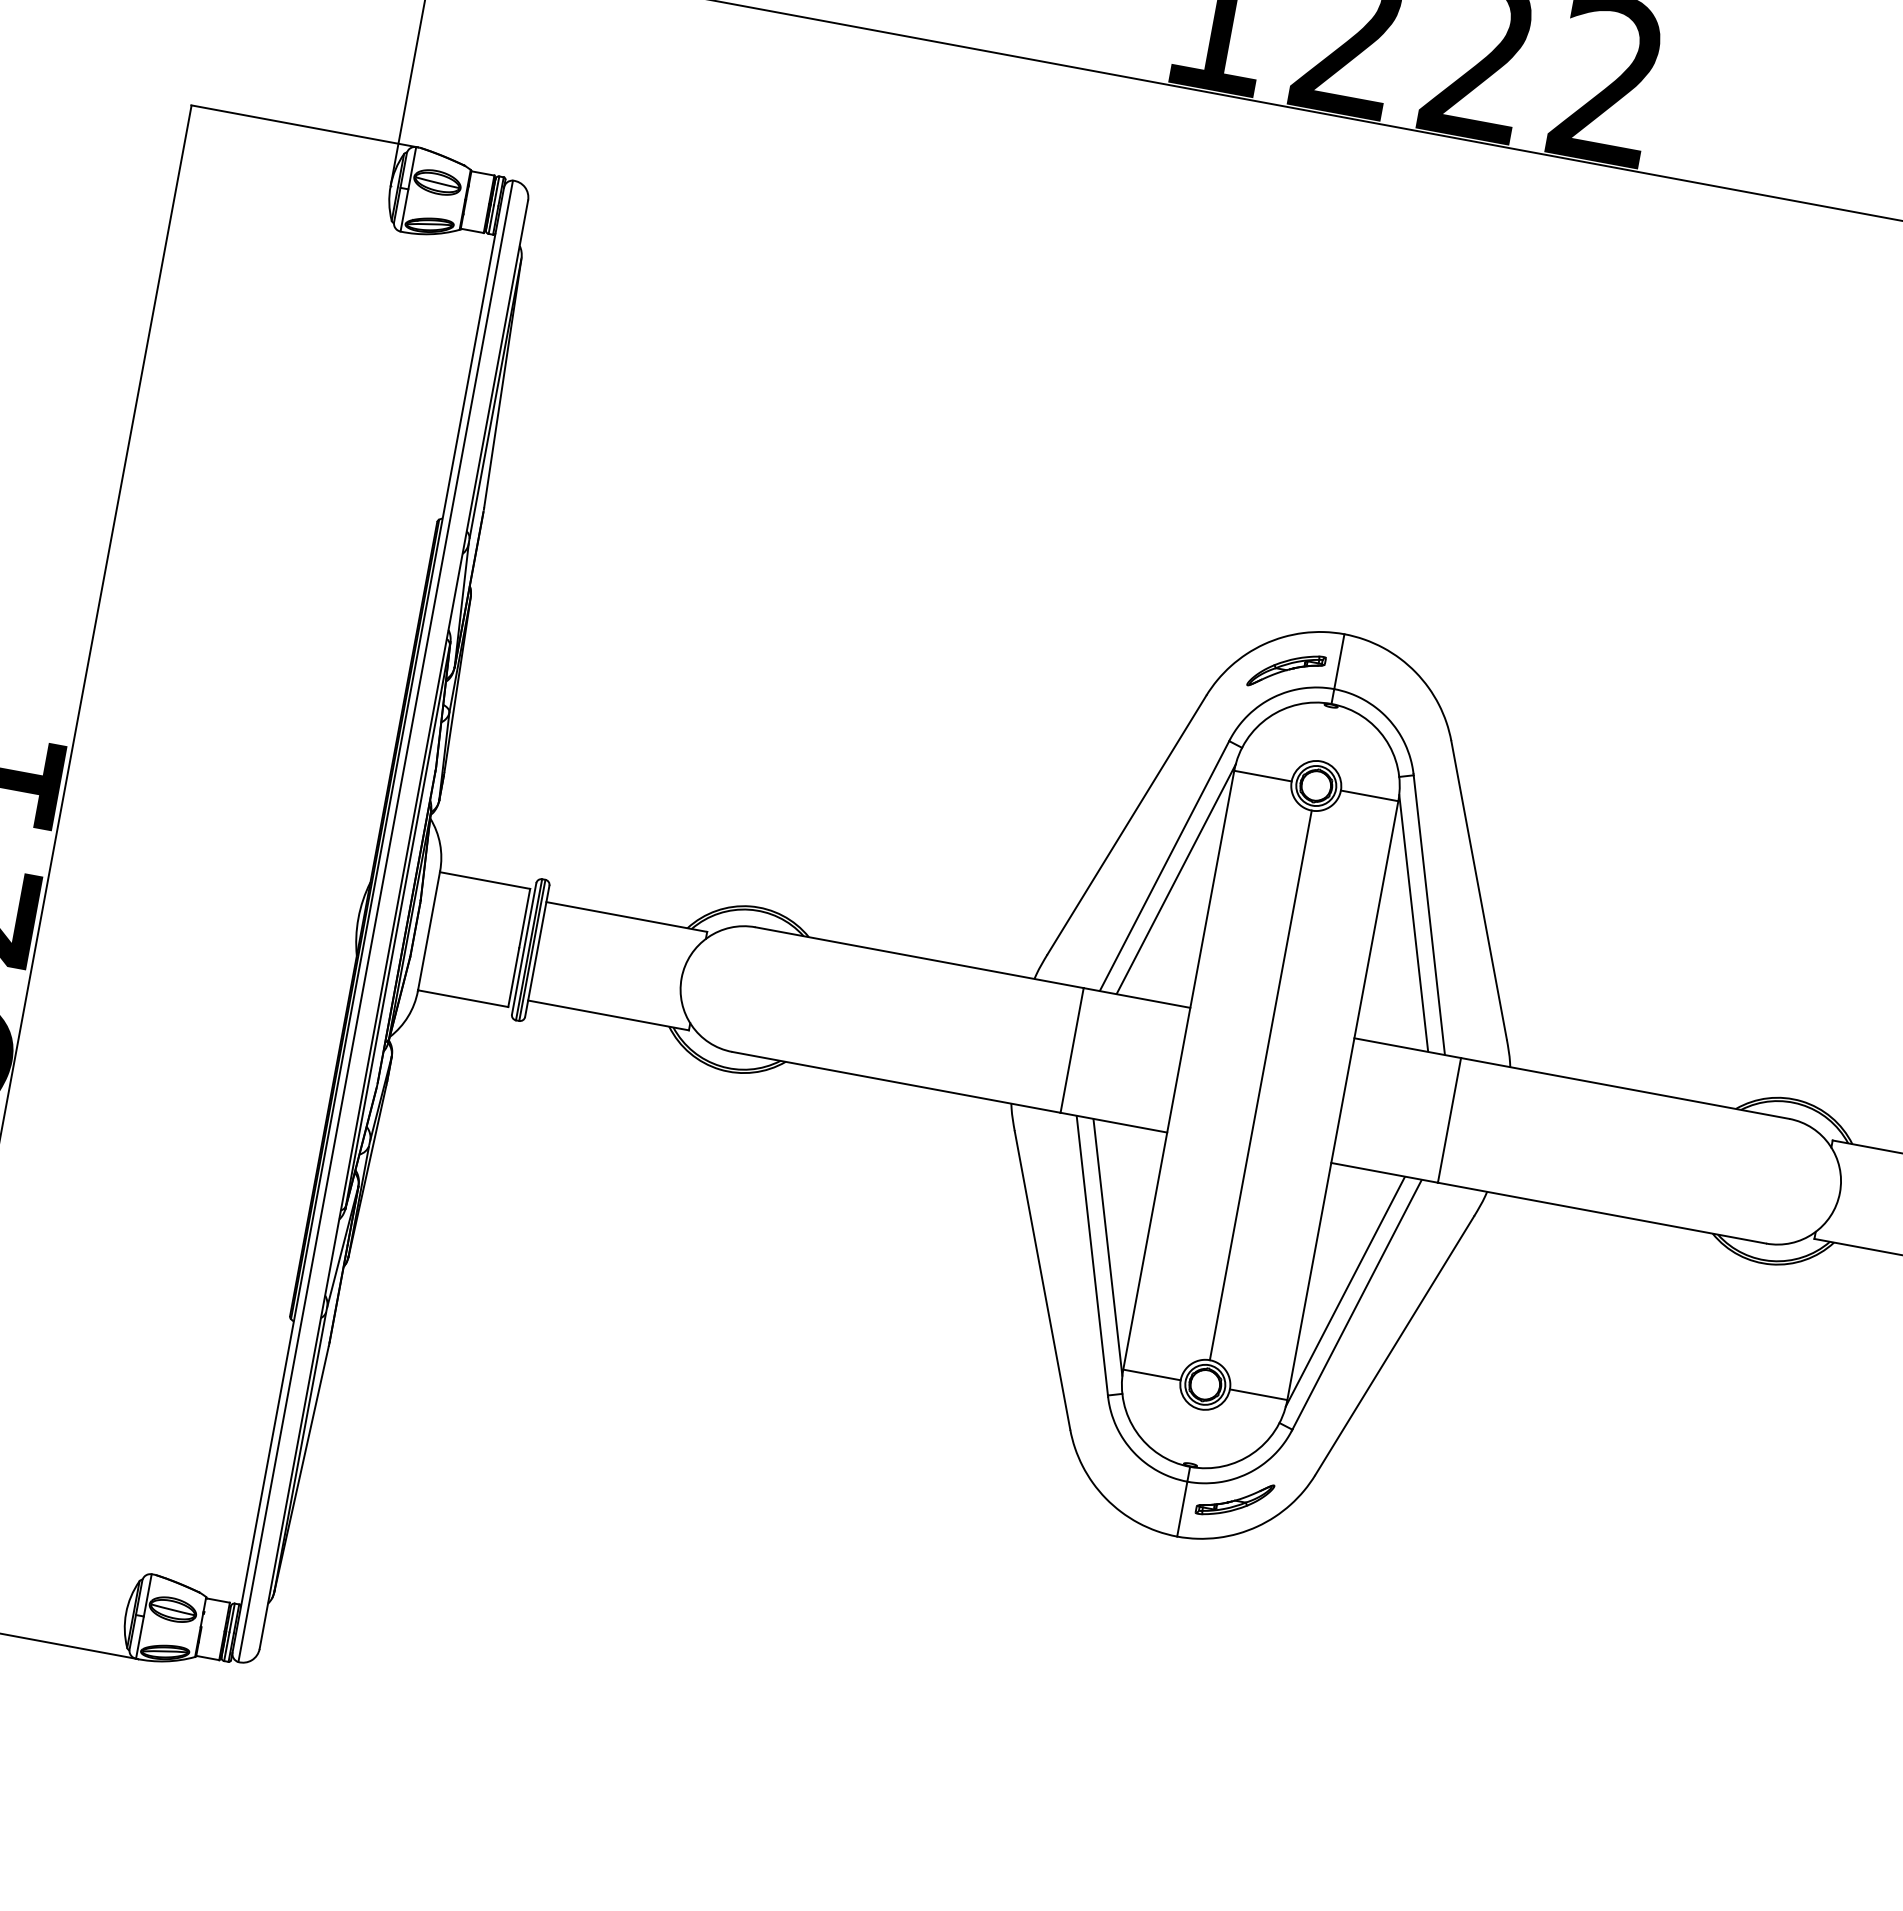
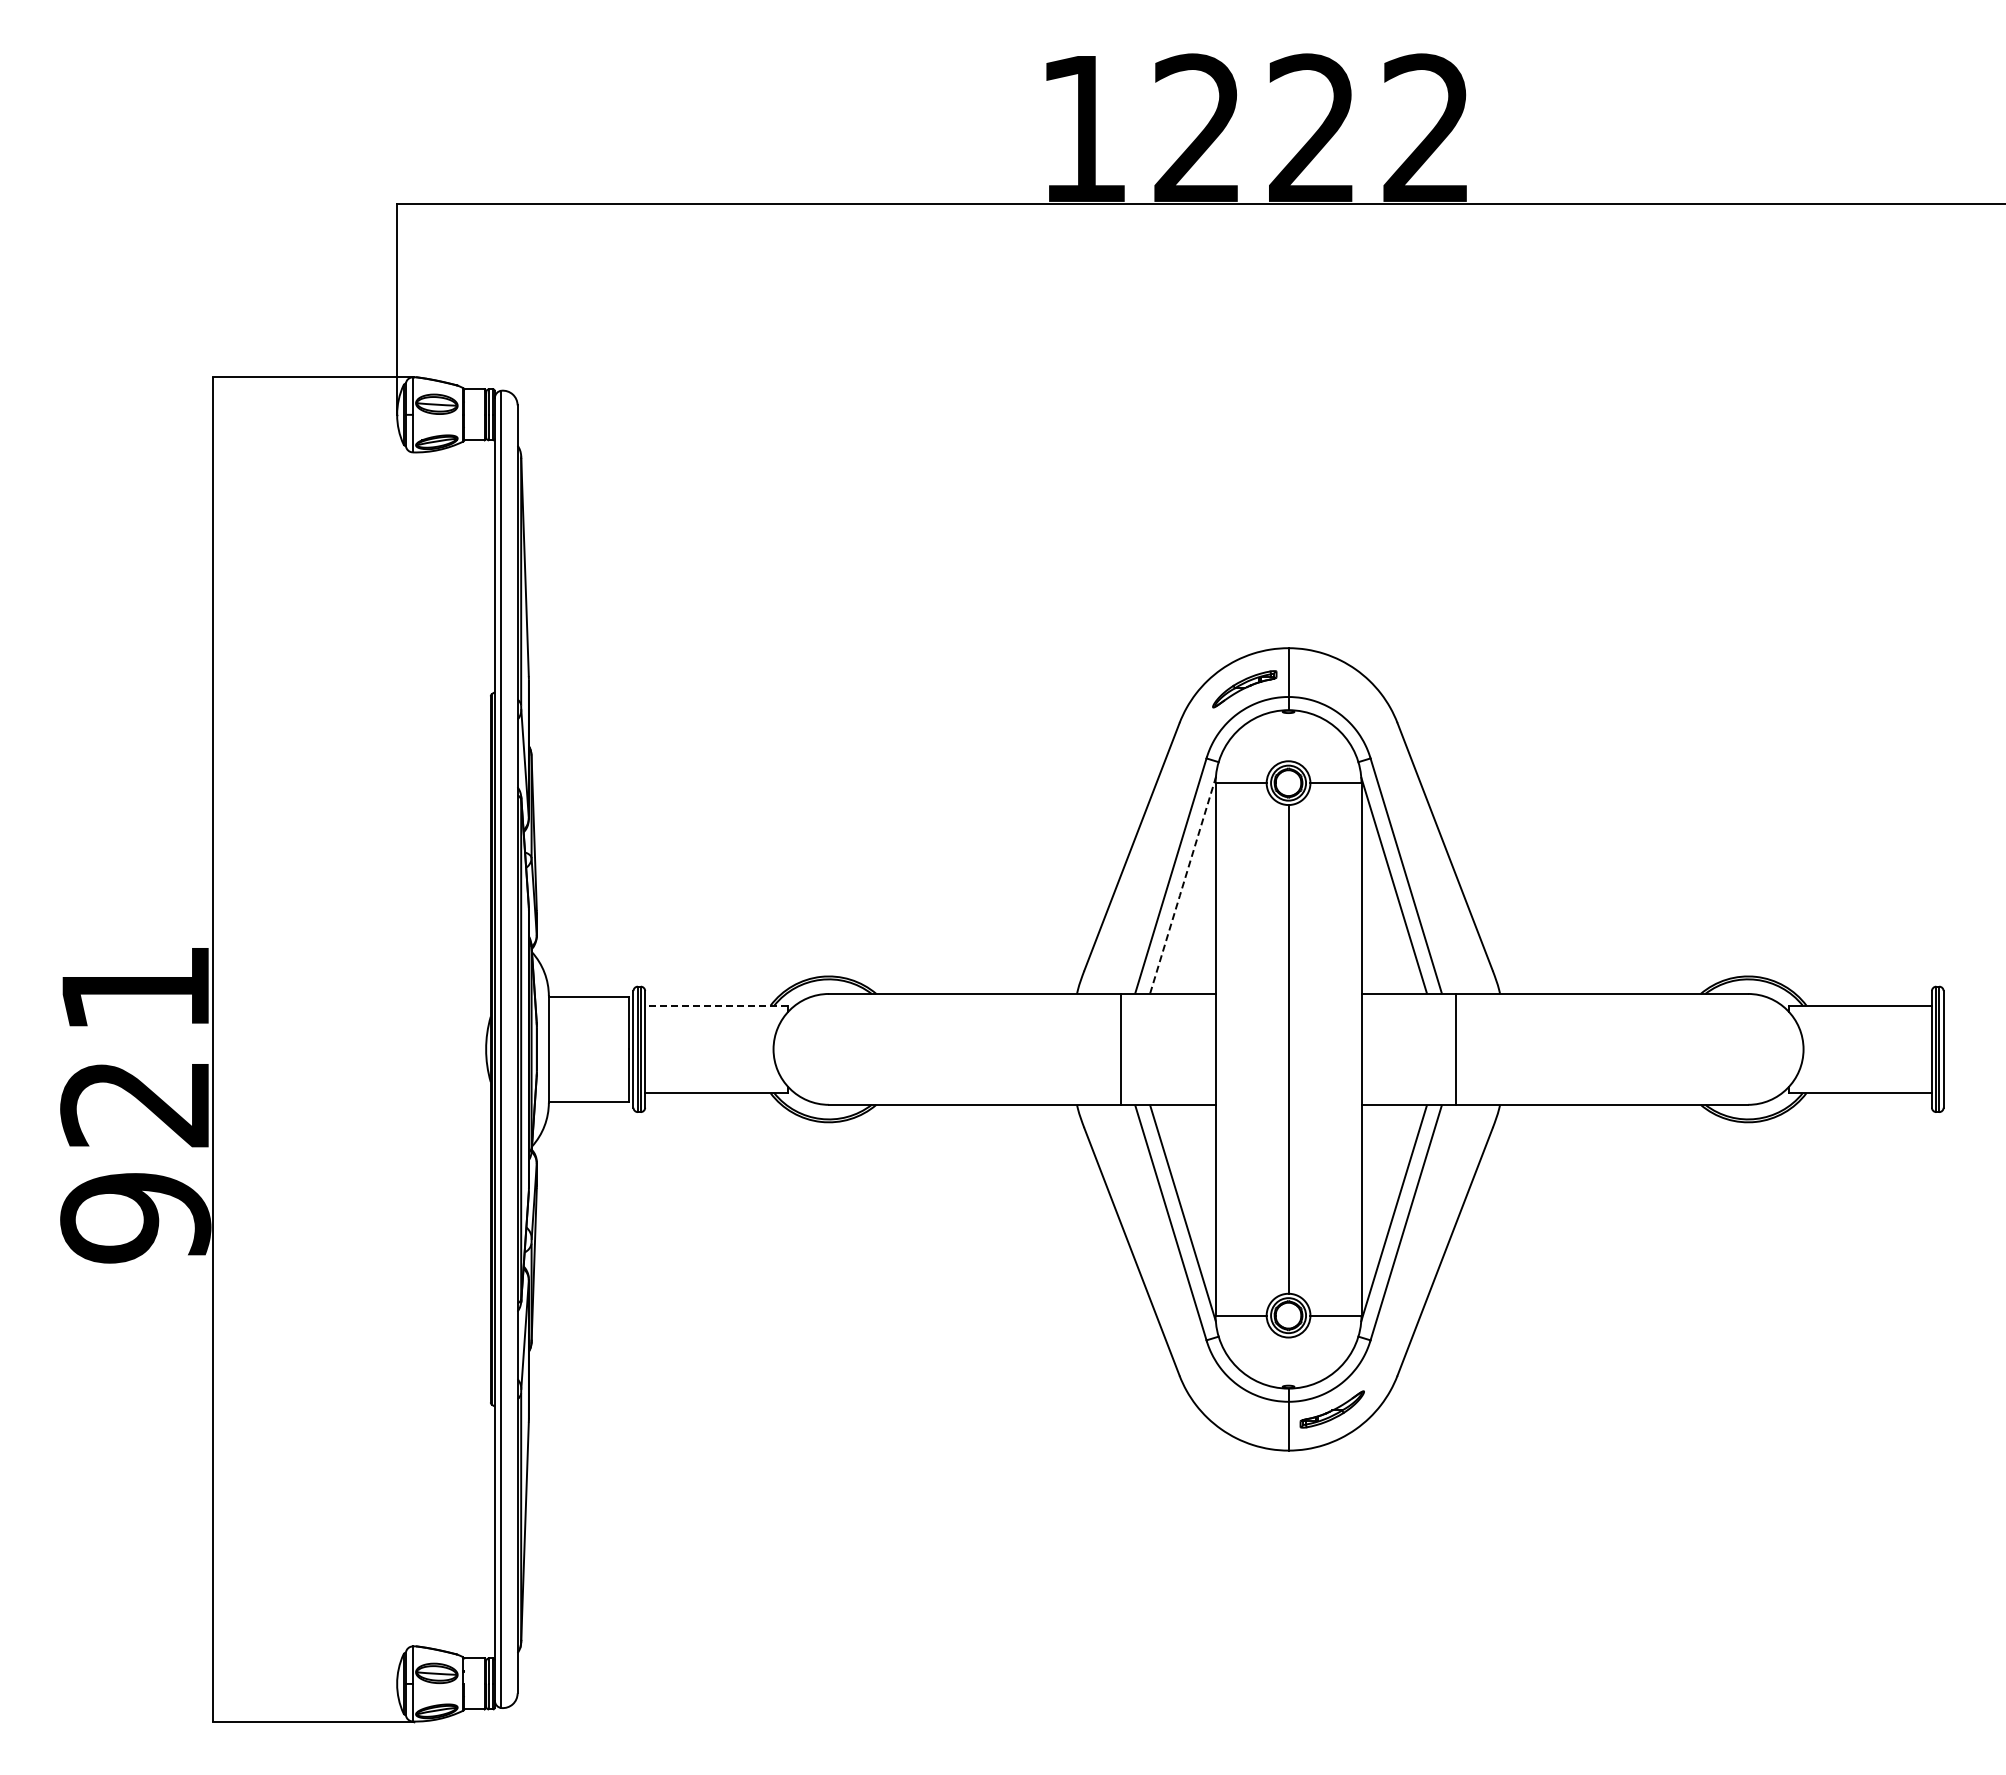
line: (1175, 880) -> (1182, 886), solid -> dashed
line: (626, 916) -> (716, 1005), solid -> dashed

